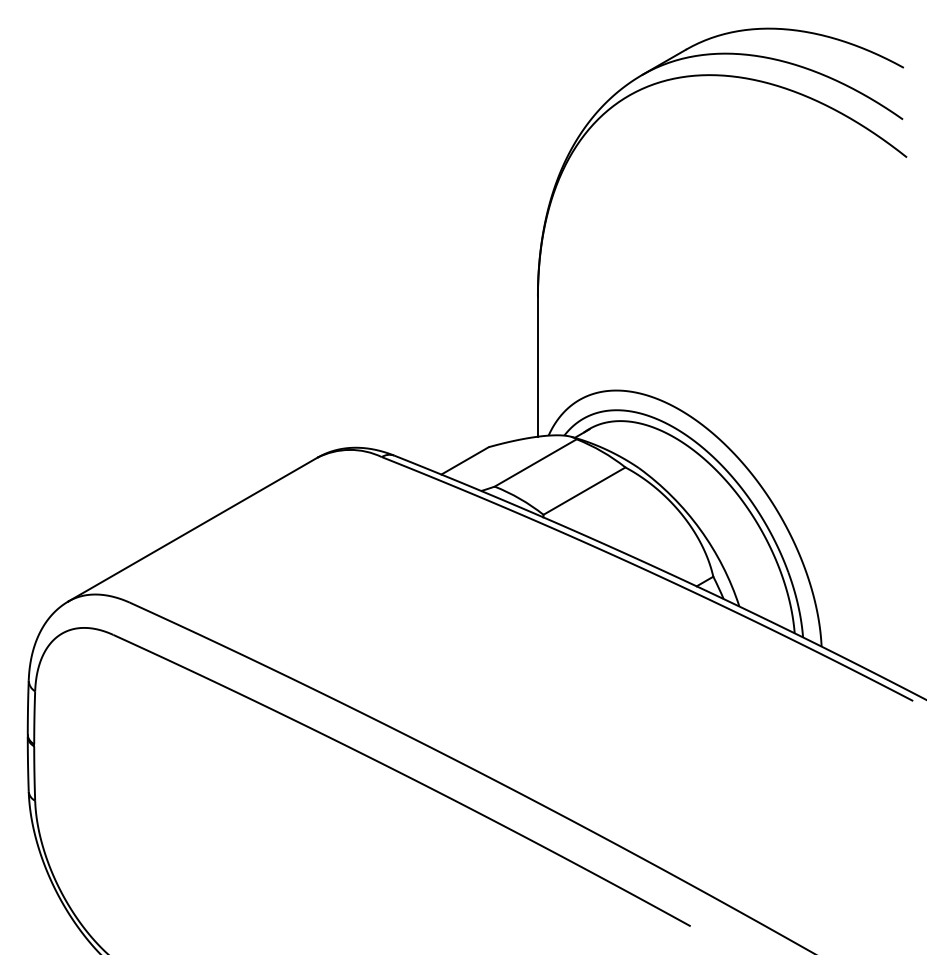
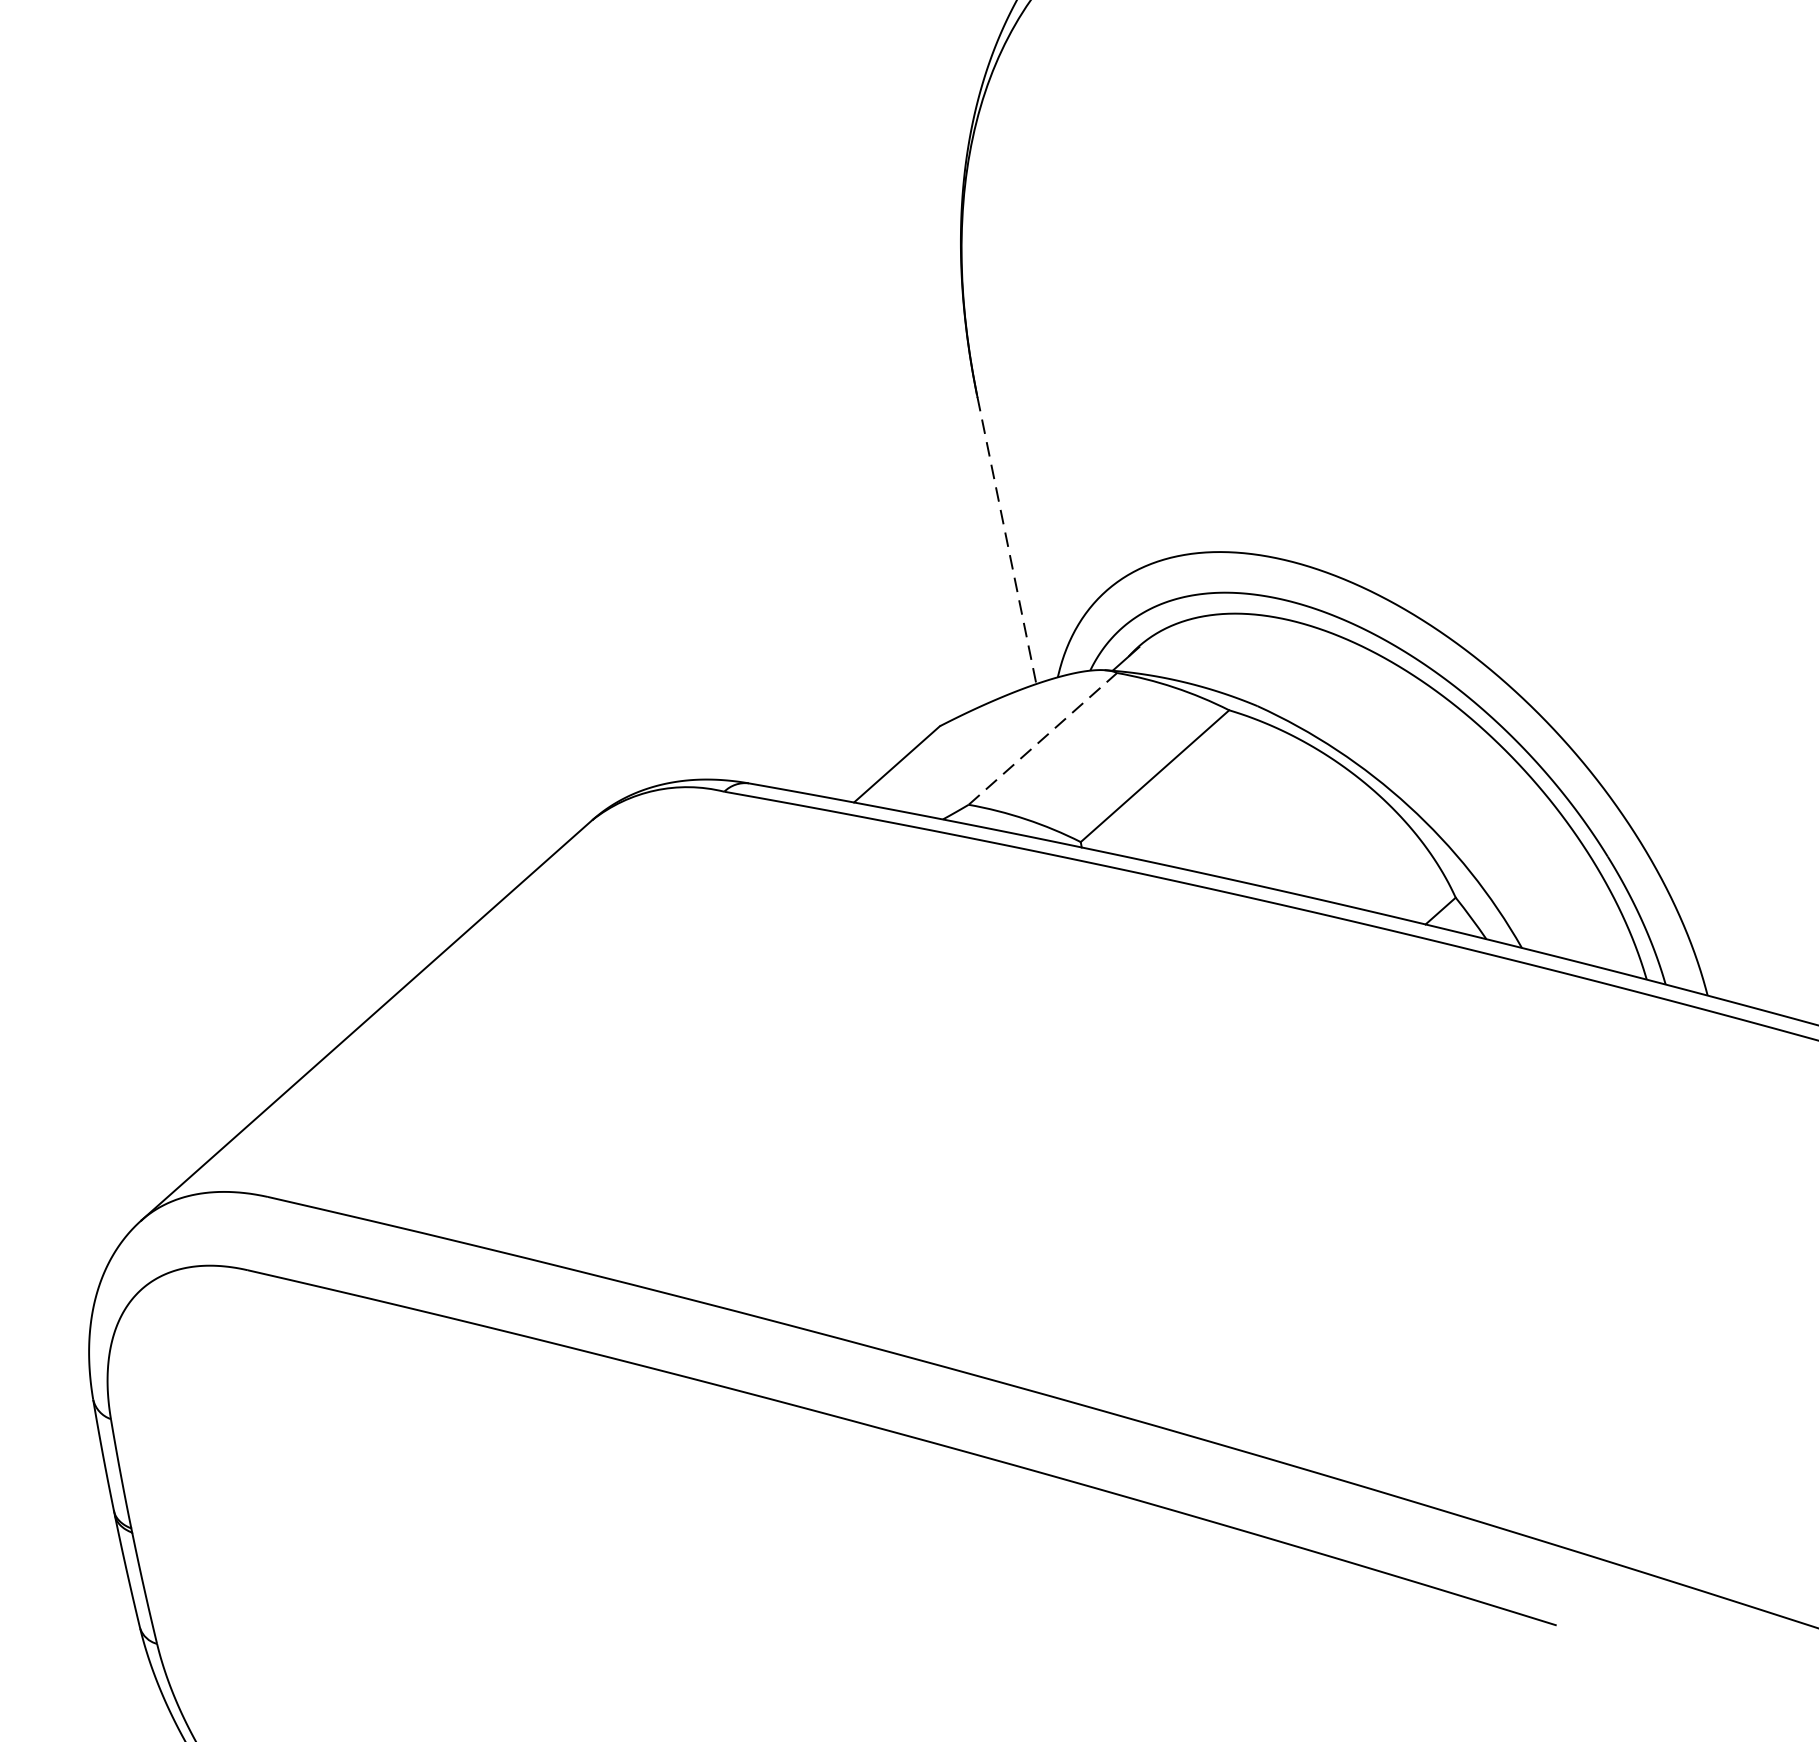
line: (537, 366) -> (1005, 539), solid -> dashed
line: (536, 462) -> (1044, 737), solid -> dashed

